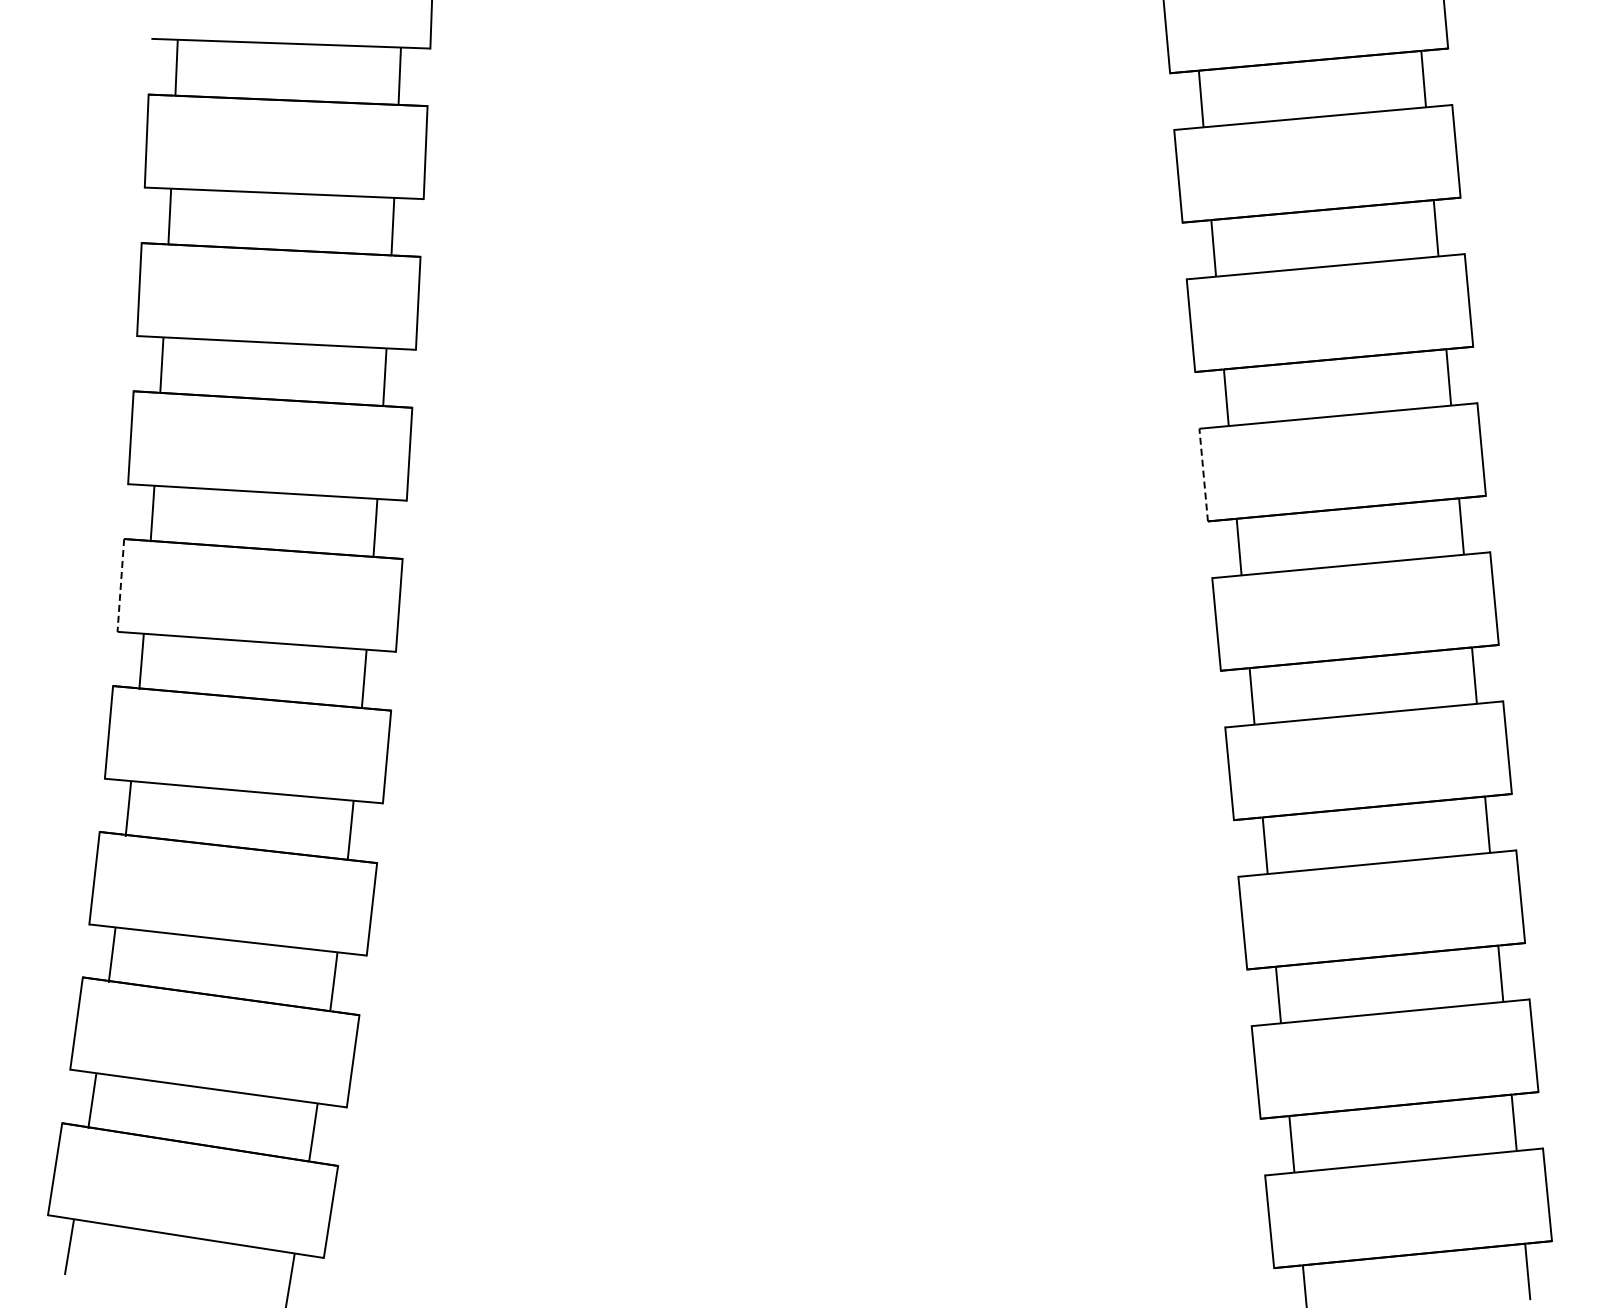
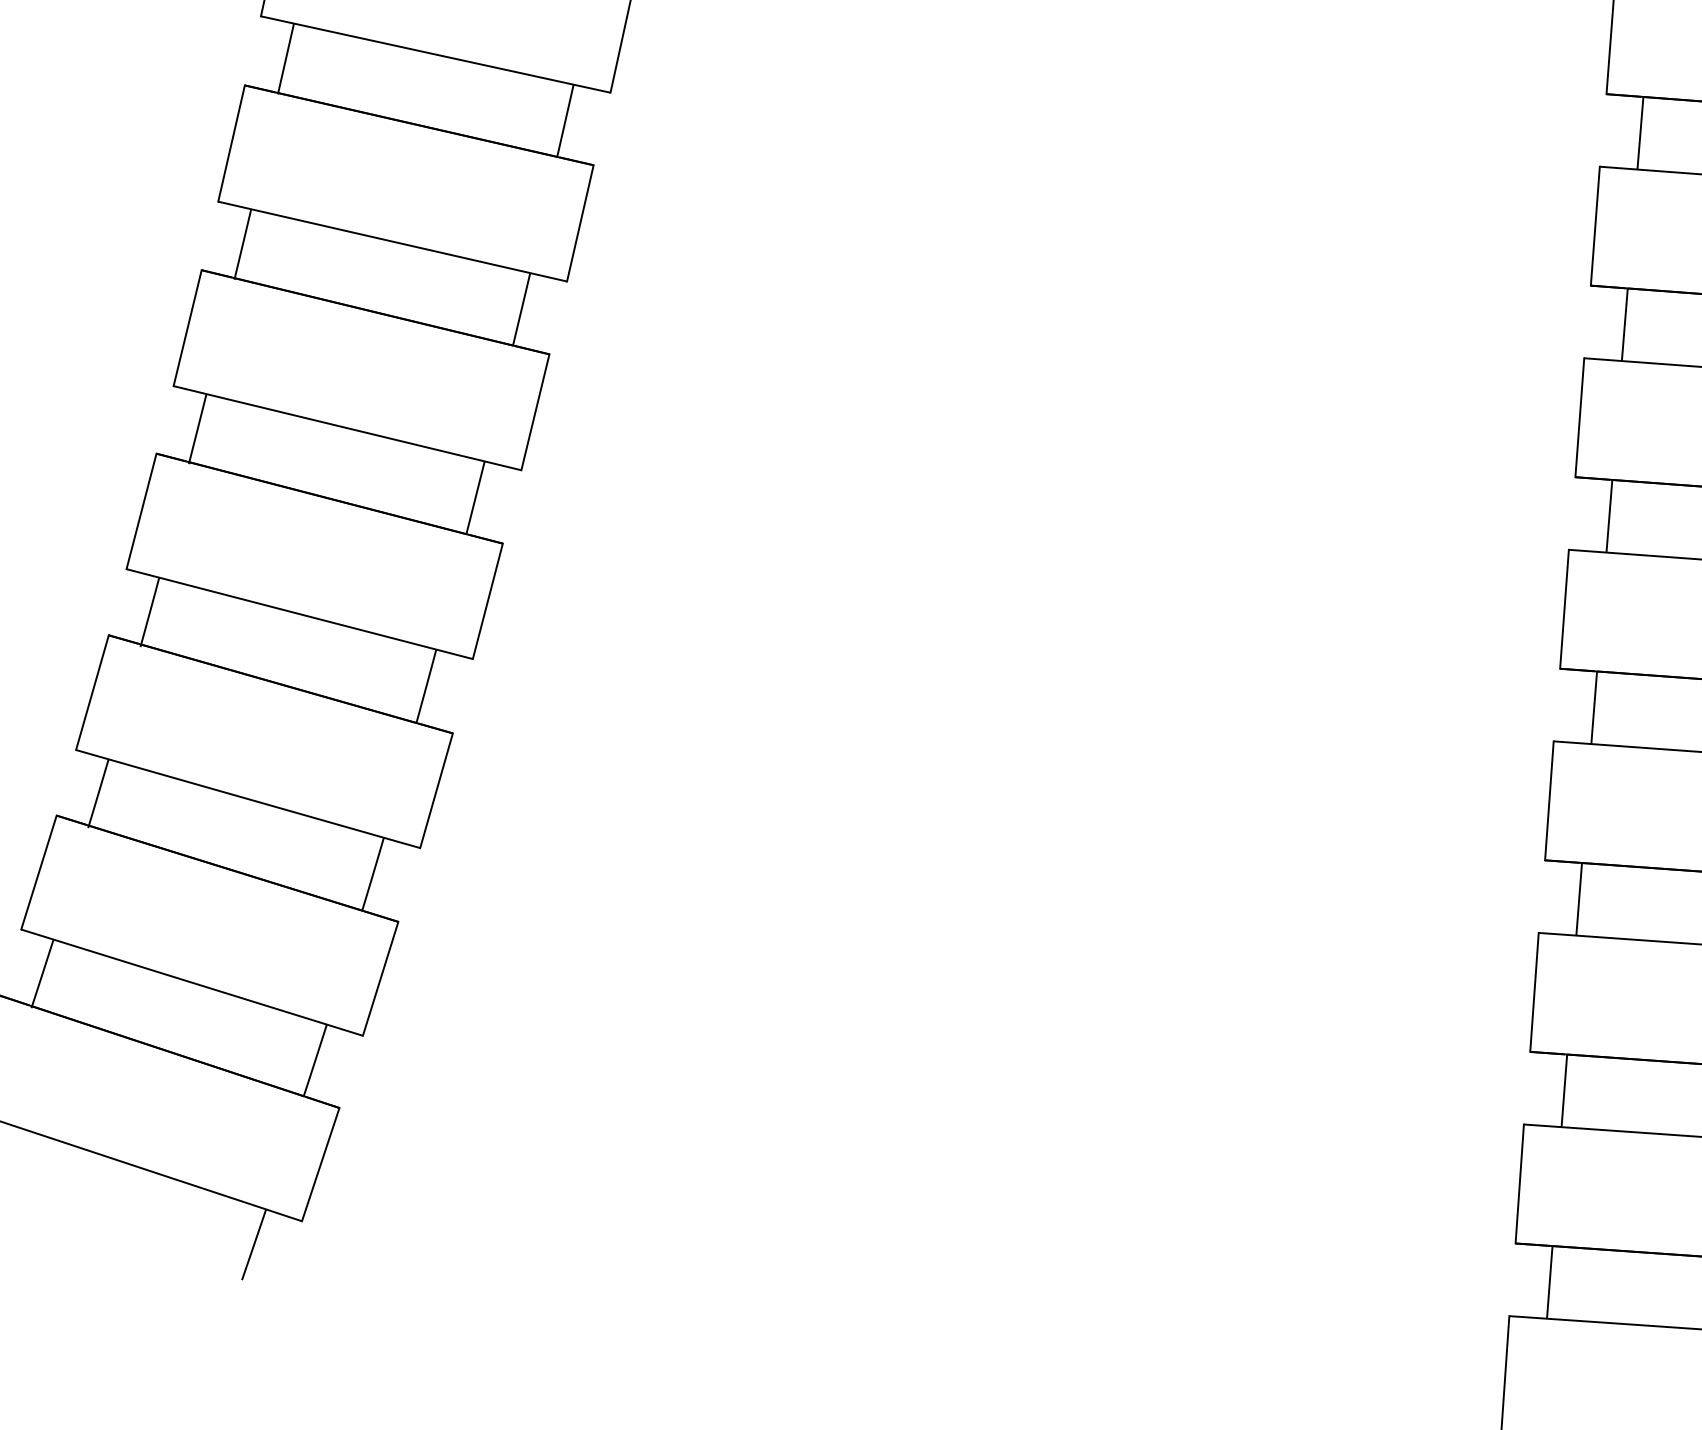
line: (1203, 475) -> (1579, 418), dashed -> solid
line: (120, 585) -> (187, 328), dashed -> solid

